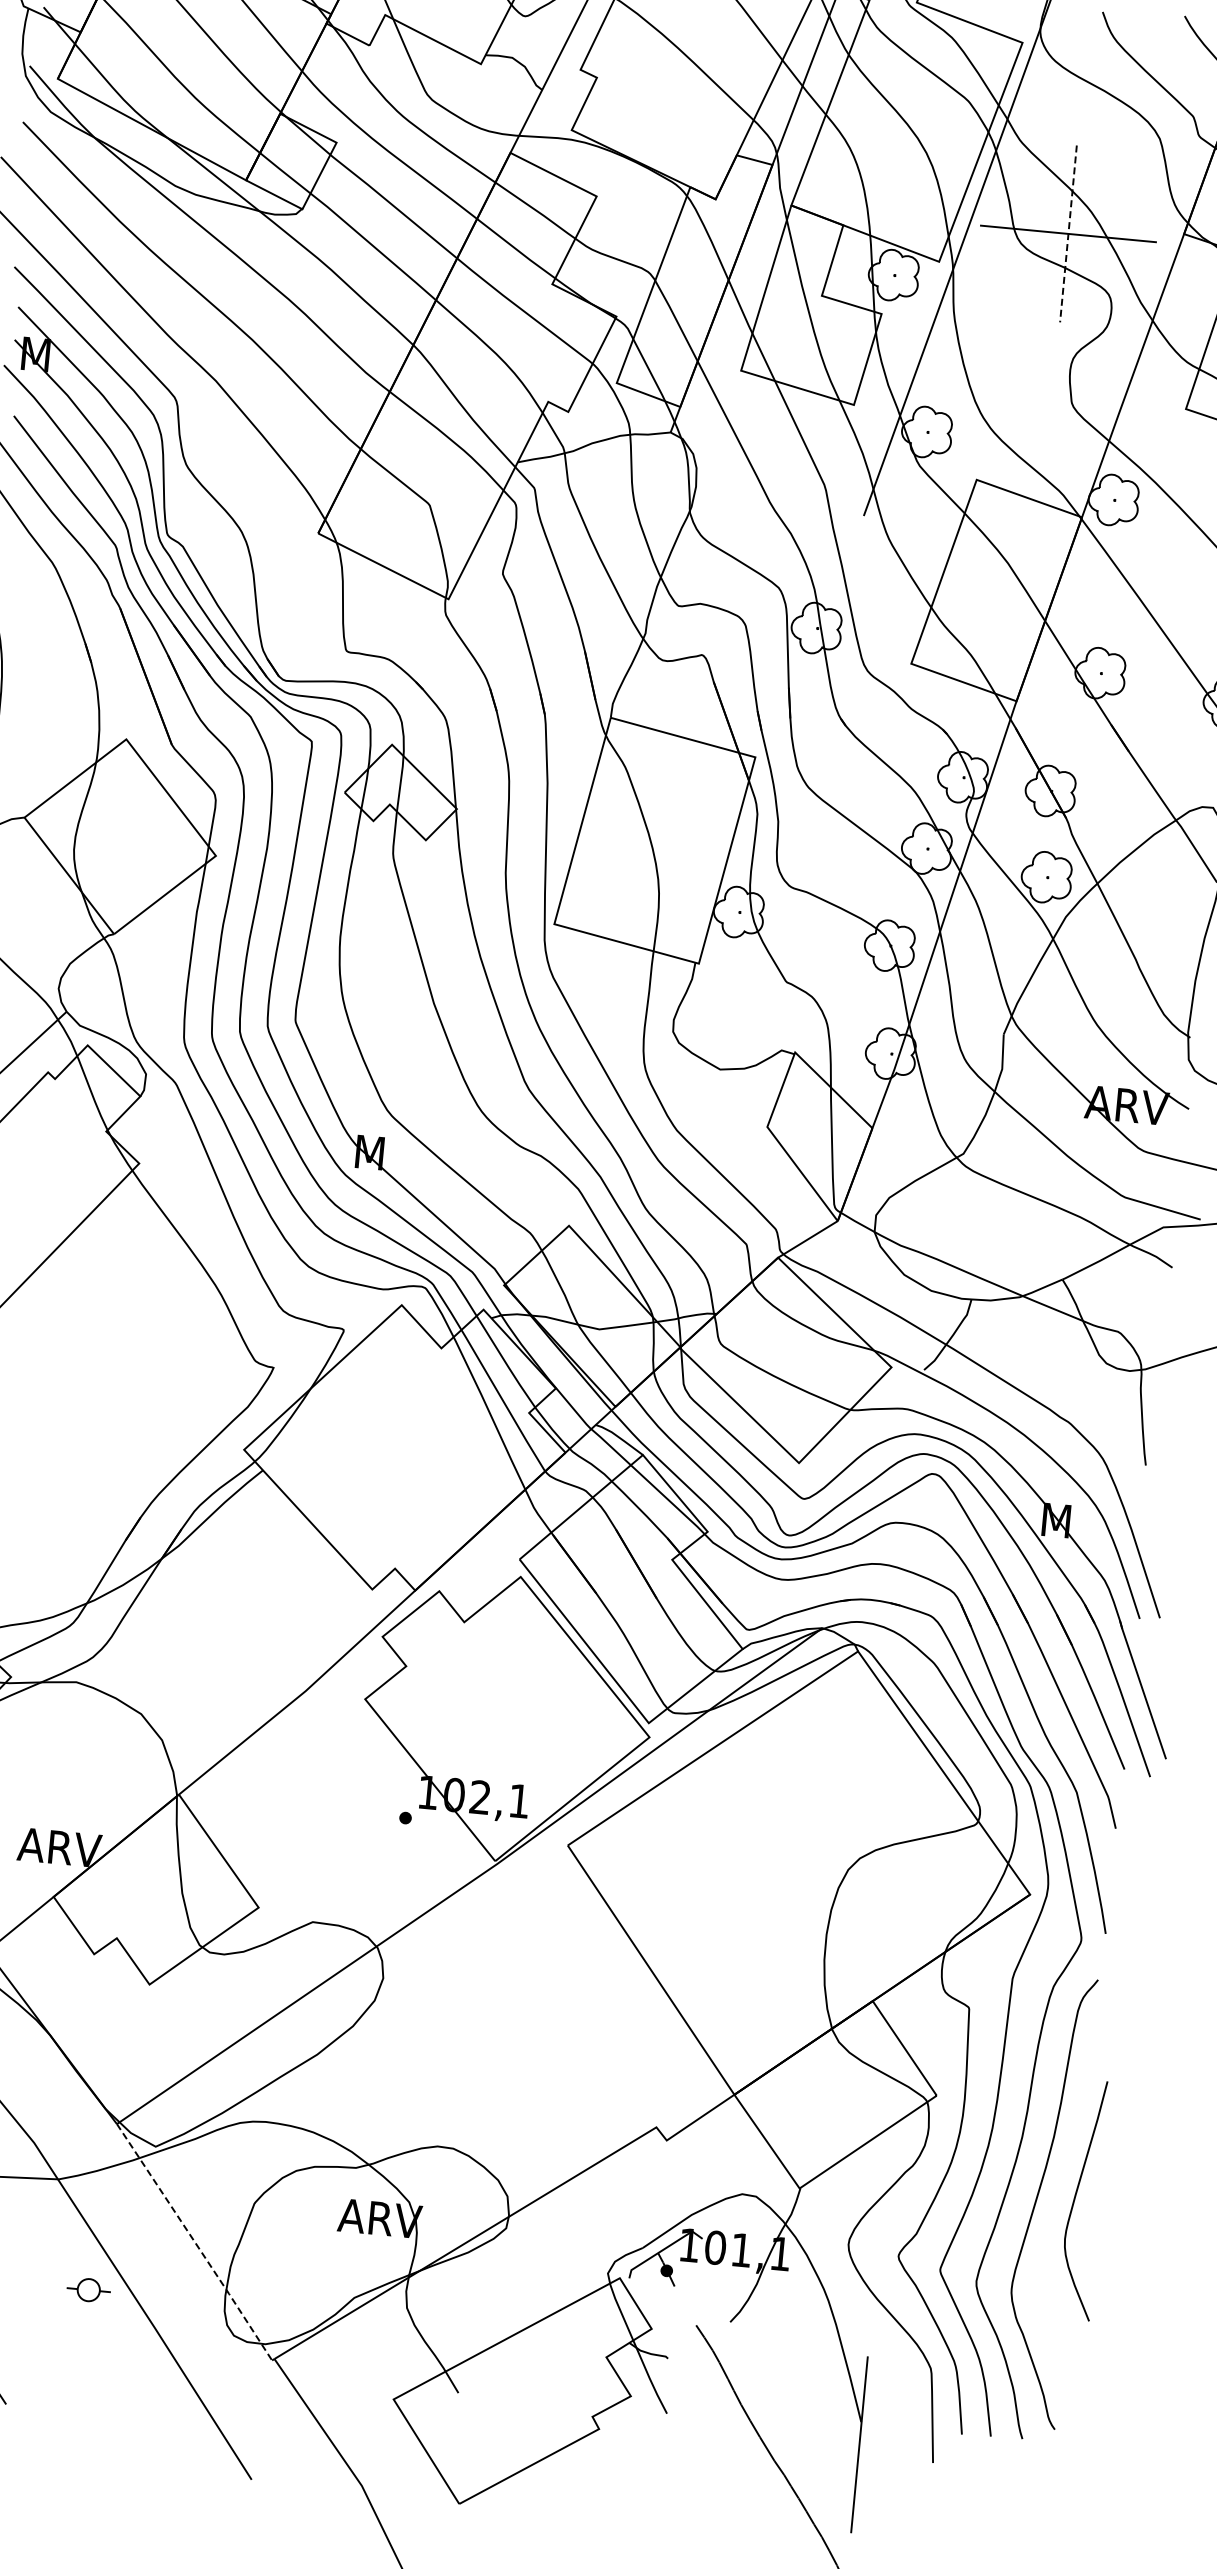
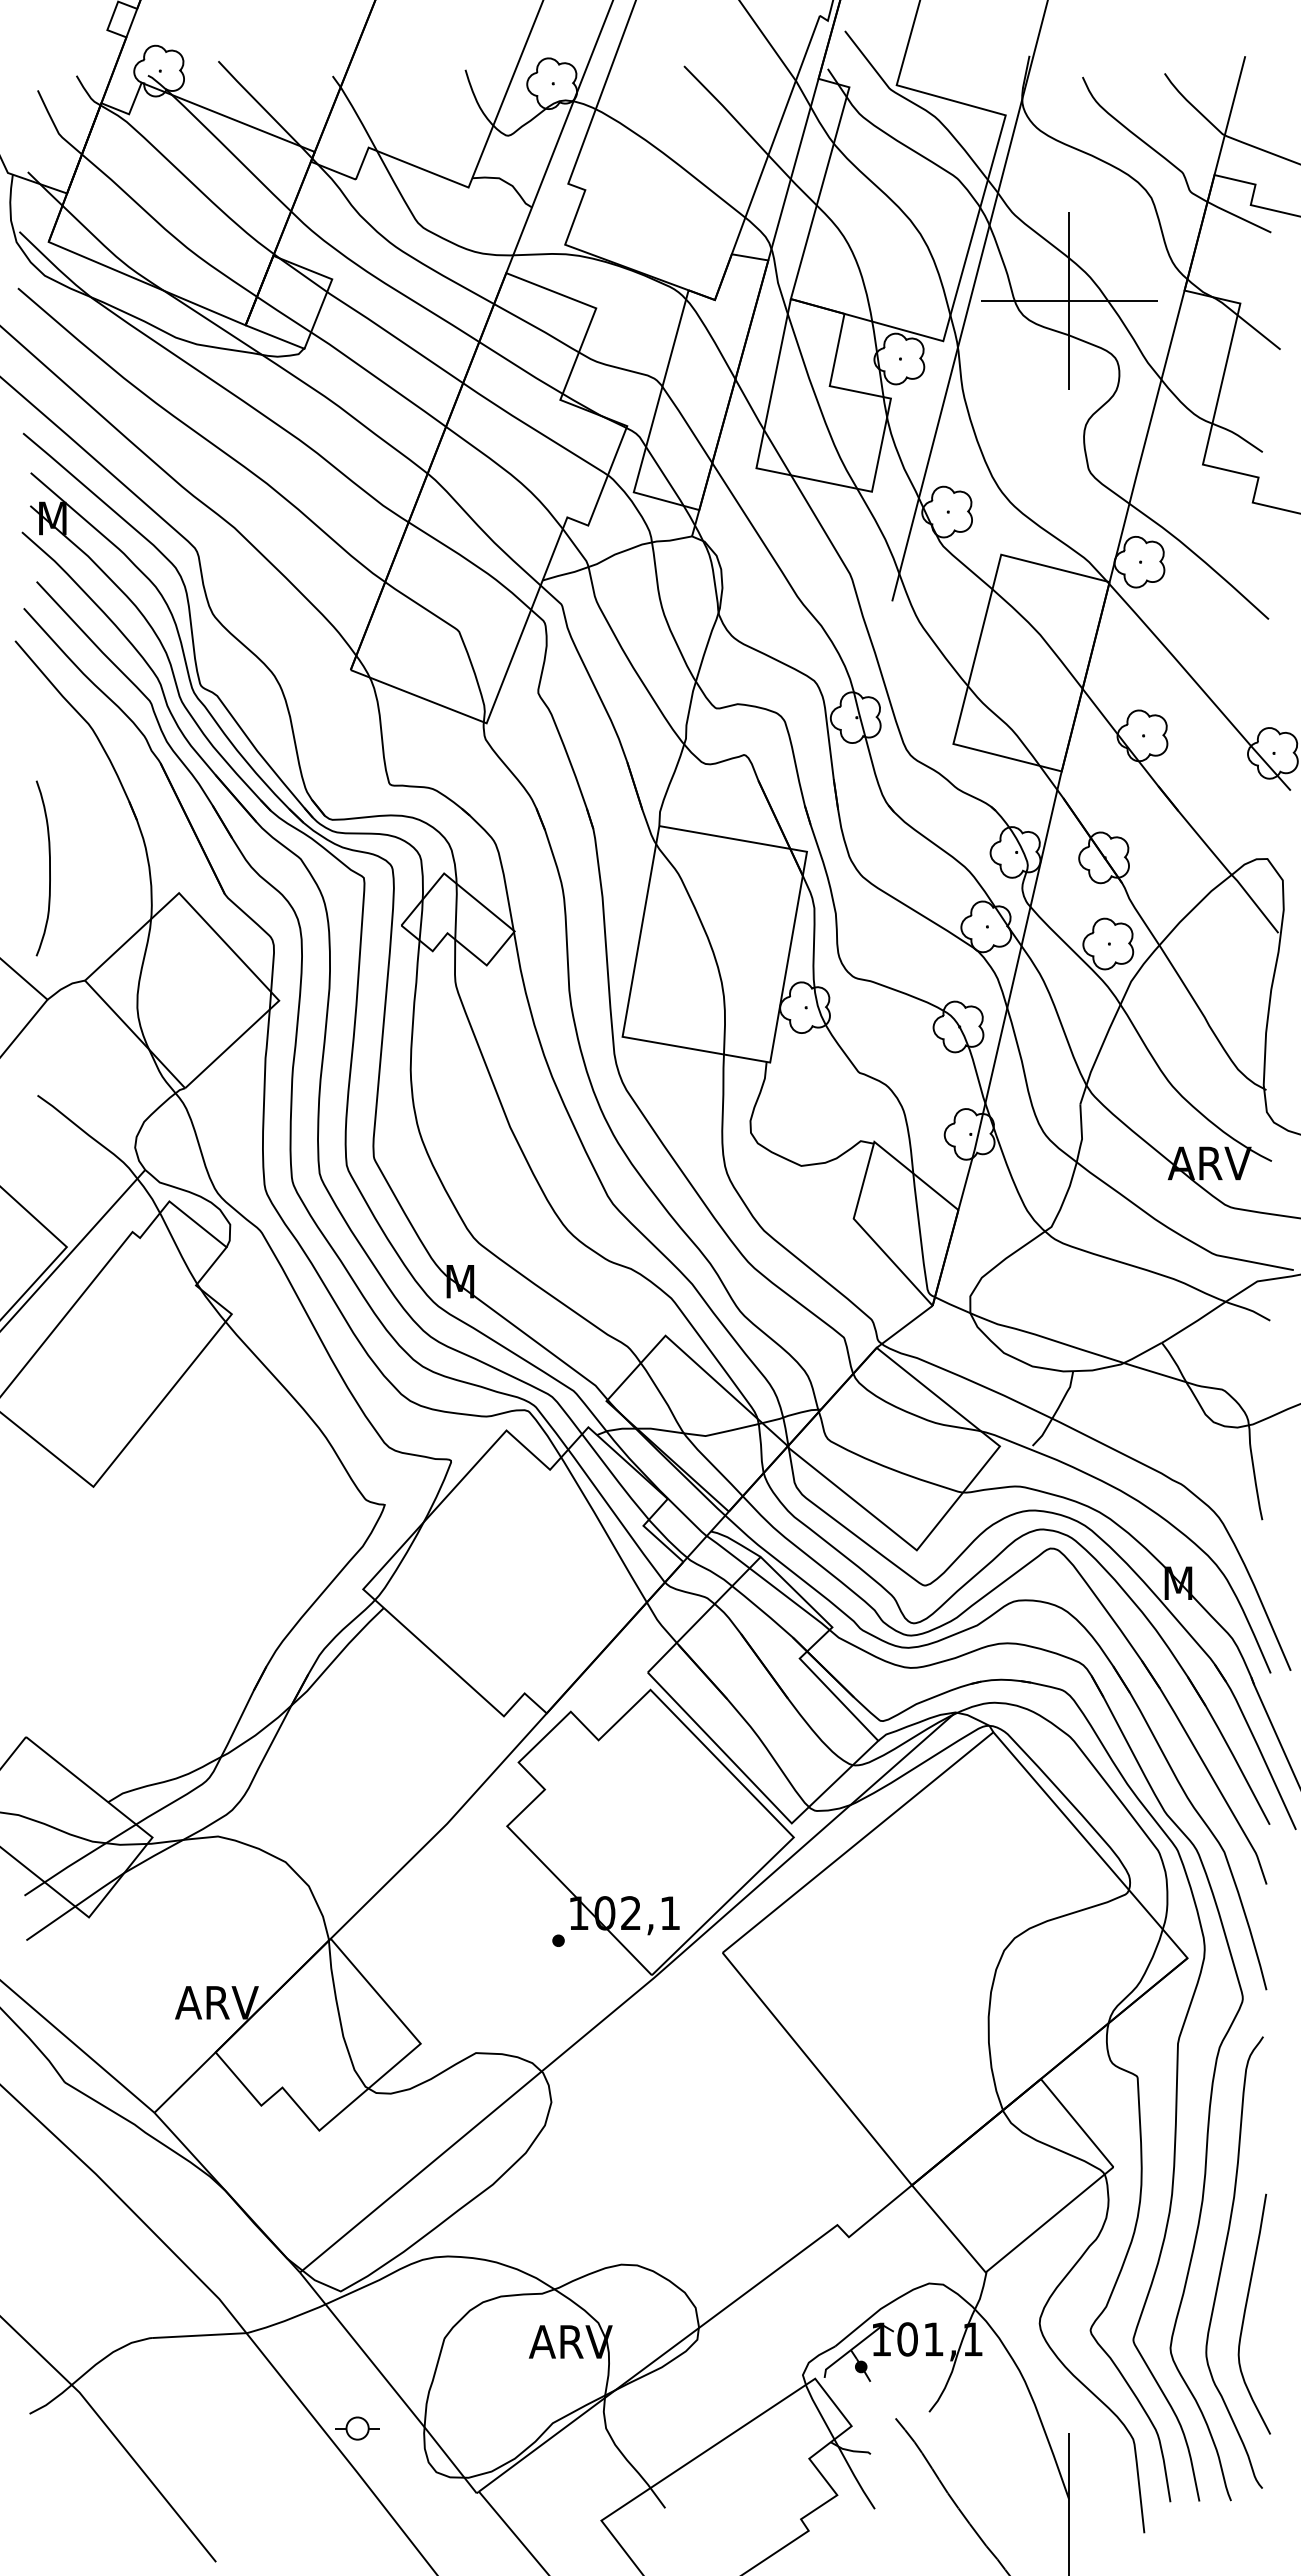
line: (1068, 234) -> (1069, 301), dashed -> solid
curve: (1075, 2198) -> (1245, 2313), moved
line: (195, 2242) -> (389, 2383), dashed -> solid
part: (88, 2290) -> (357, 2428), moved

